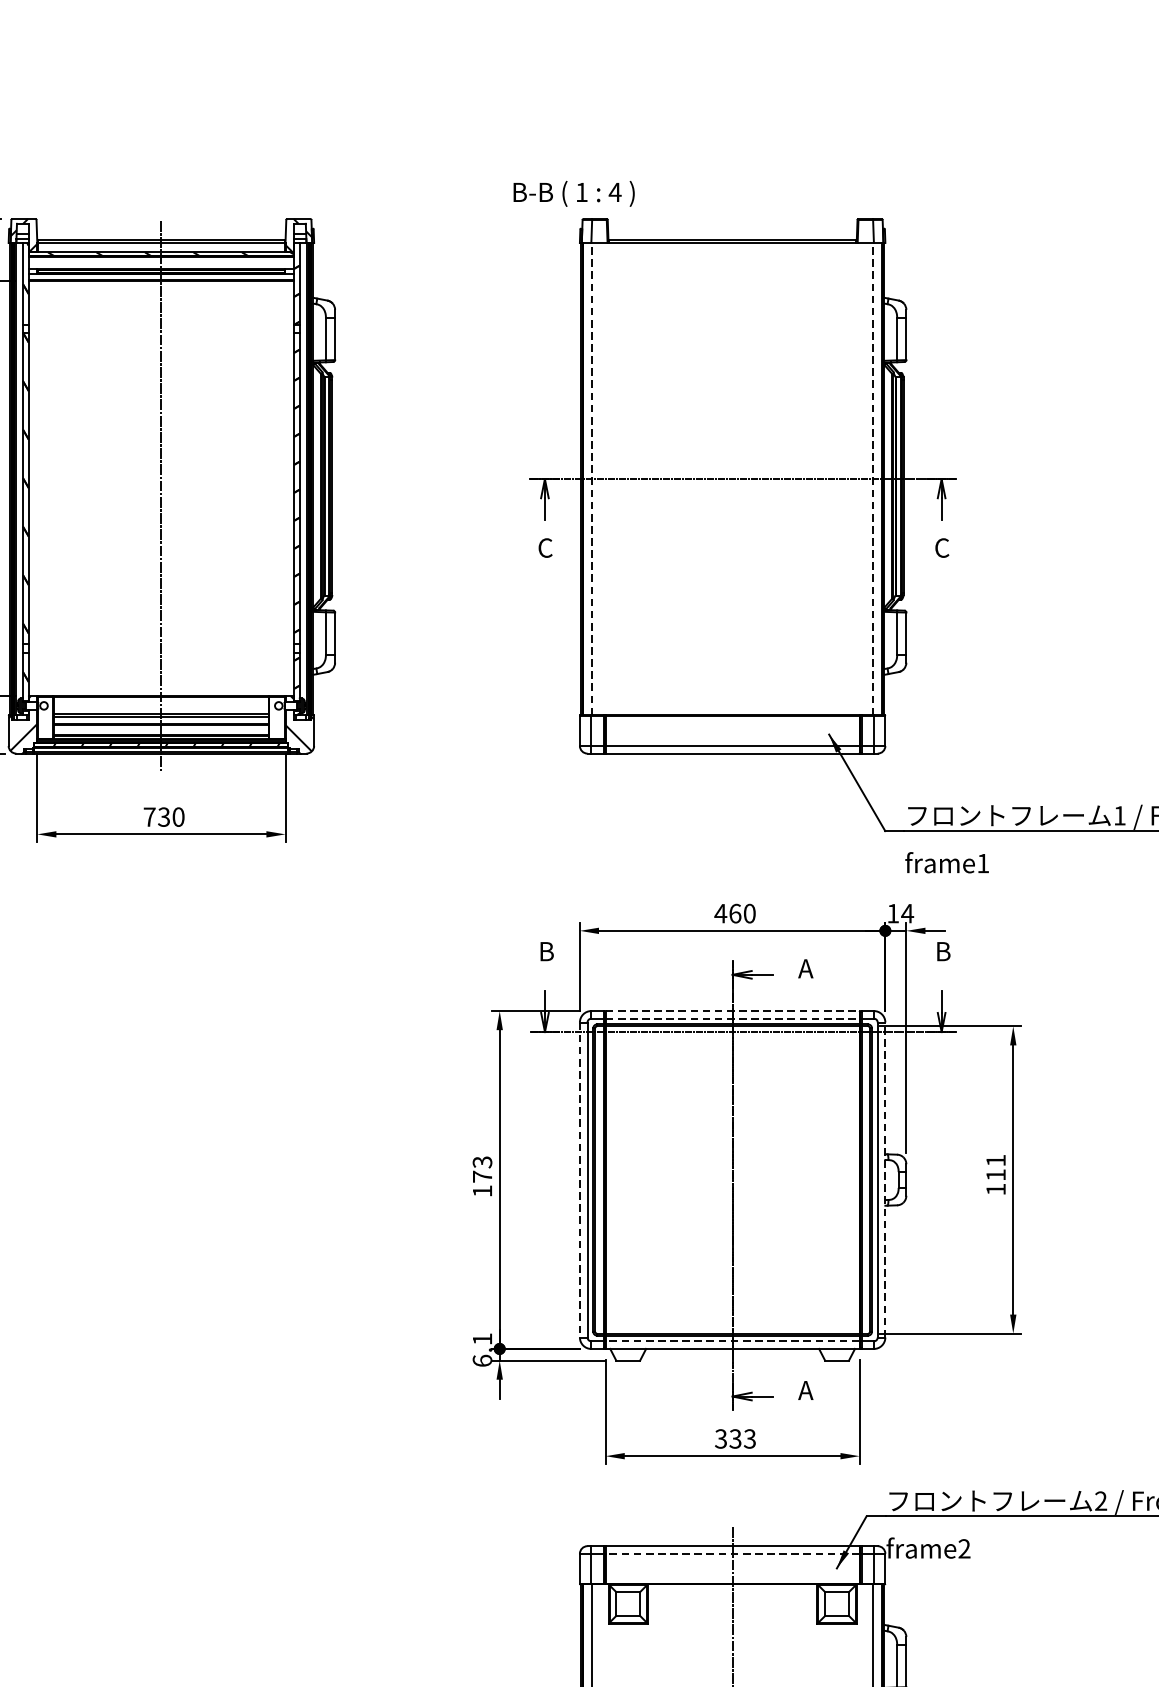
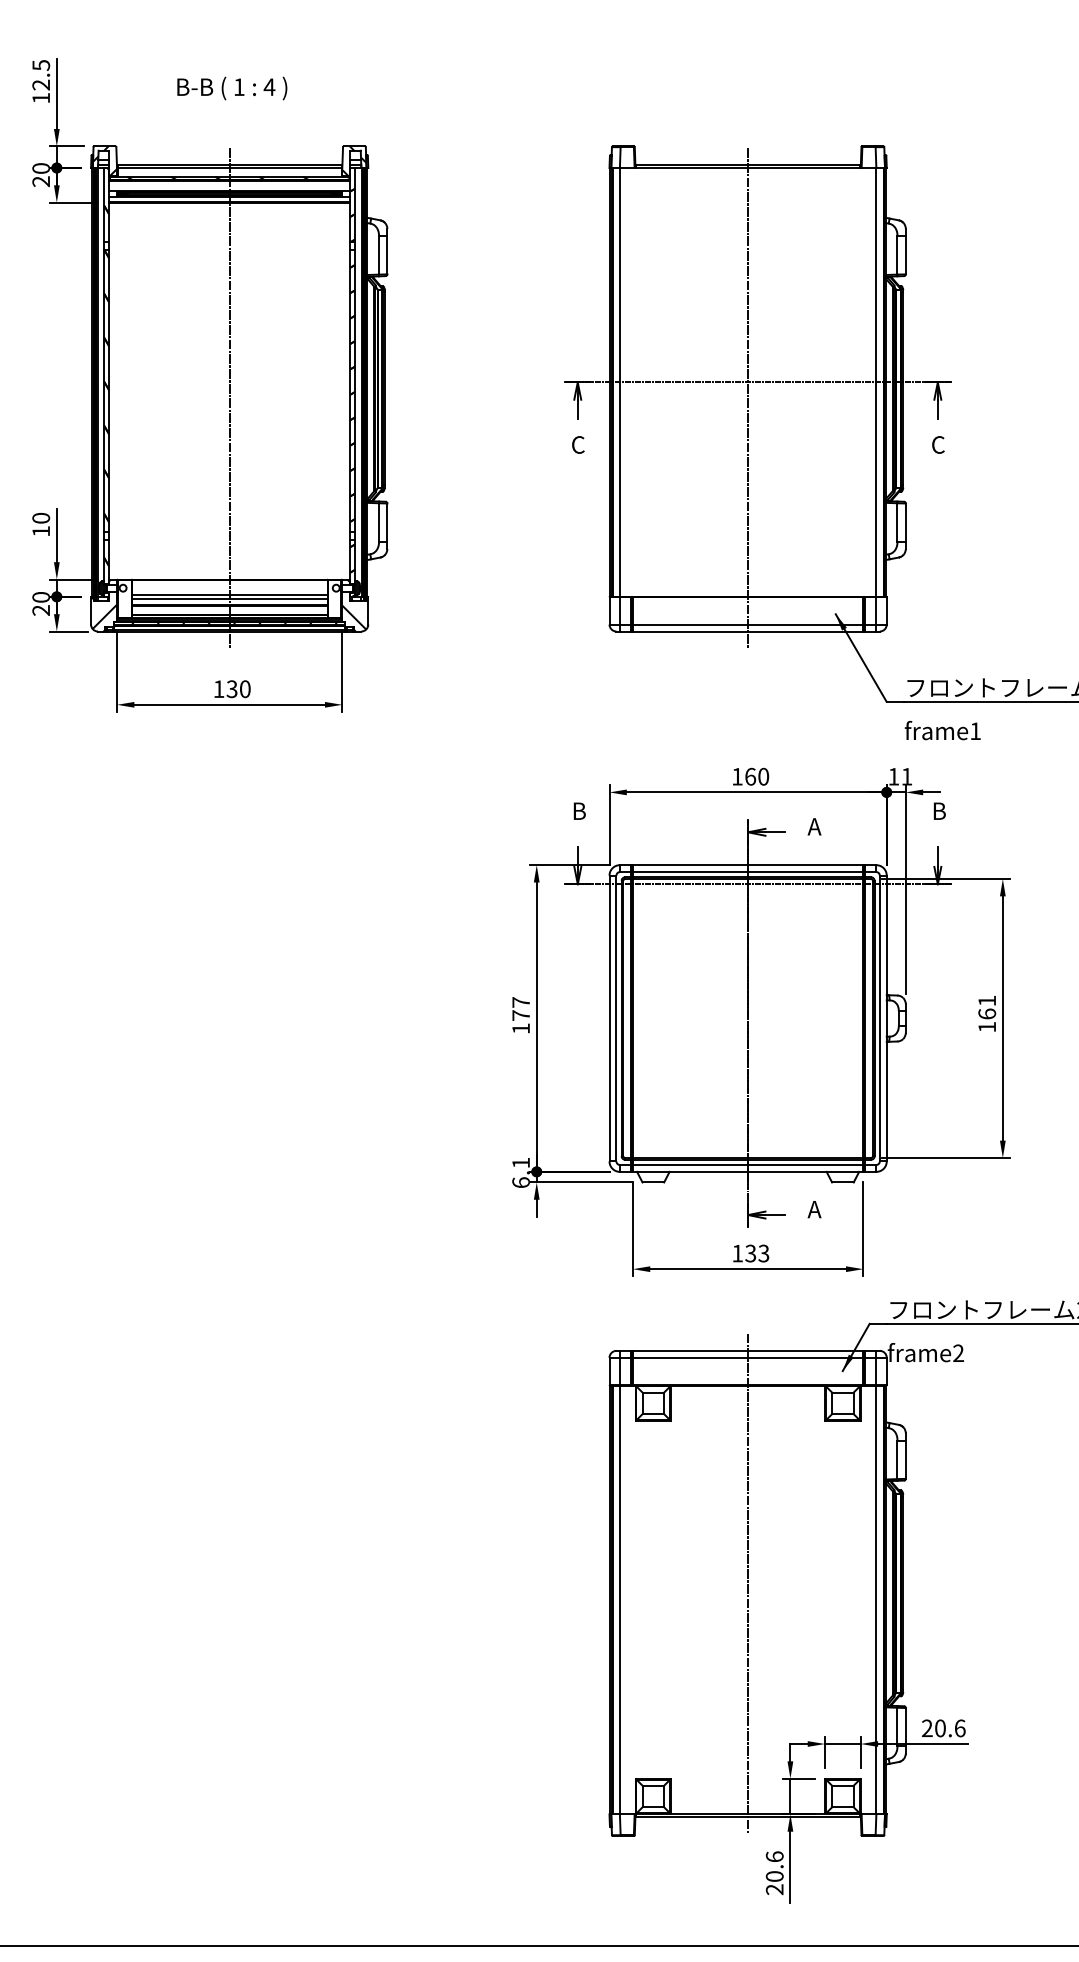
text: (574, 193) -> (232, 88), moved
line: (592, 478) -> (620, 381), dashed -> solid
line: (872, 478) -> (875, 381), dashed -> solid
line: (733, 496) -> (748, 398), added
text: (149, 816) -> (218, 688), 730 -> 130
text: (720, 913) -> (737, 776), 460 -> 160
text: (907, 913) -> (906, 776), 14 -> 11
line: (733, 1011) -> (748, 865), dashed -> solid
line: (733, 1019) -> (748, 872), dashed -> solid
text: (482, 1162) -> (521, 1002), 173 -> 177
text: (996, 1174) -> (987, 1013), 111 -> 161
line: (579, 1179) -> (609, 1018), dashed -> solid
line: (885, 1179) -> (886, 1018), dashed -> solid
line: (731, 1340) -> (747, 1164), dashed -> solid
text: (720, 1438) -> (737, 1253), 333 -> 133
line: (731, 1553) -> (747, 1357), dashed -> solid

